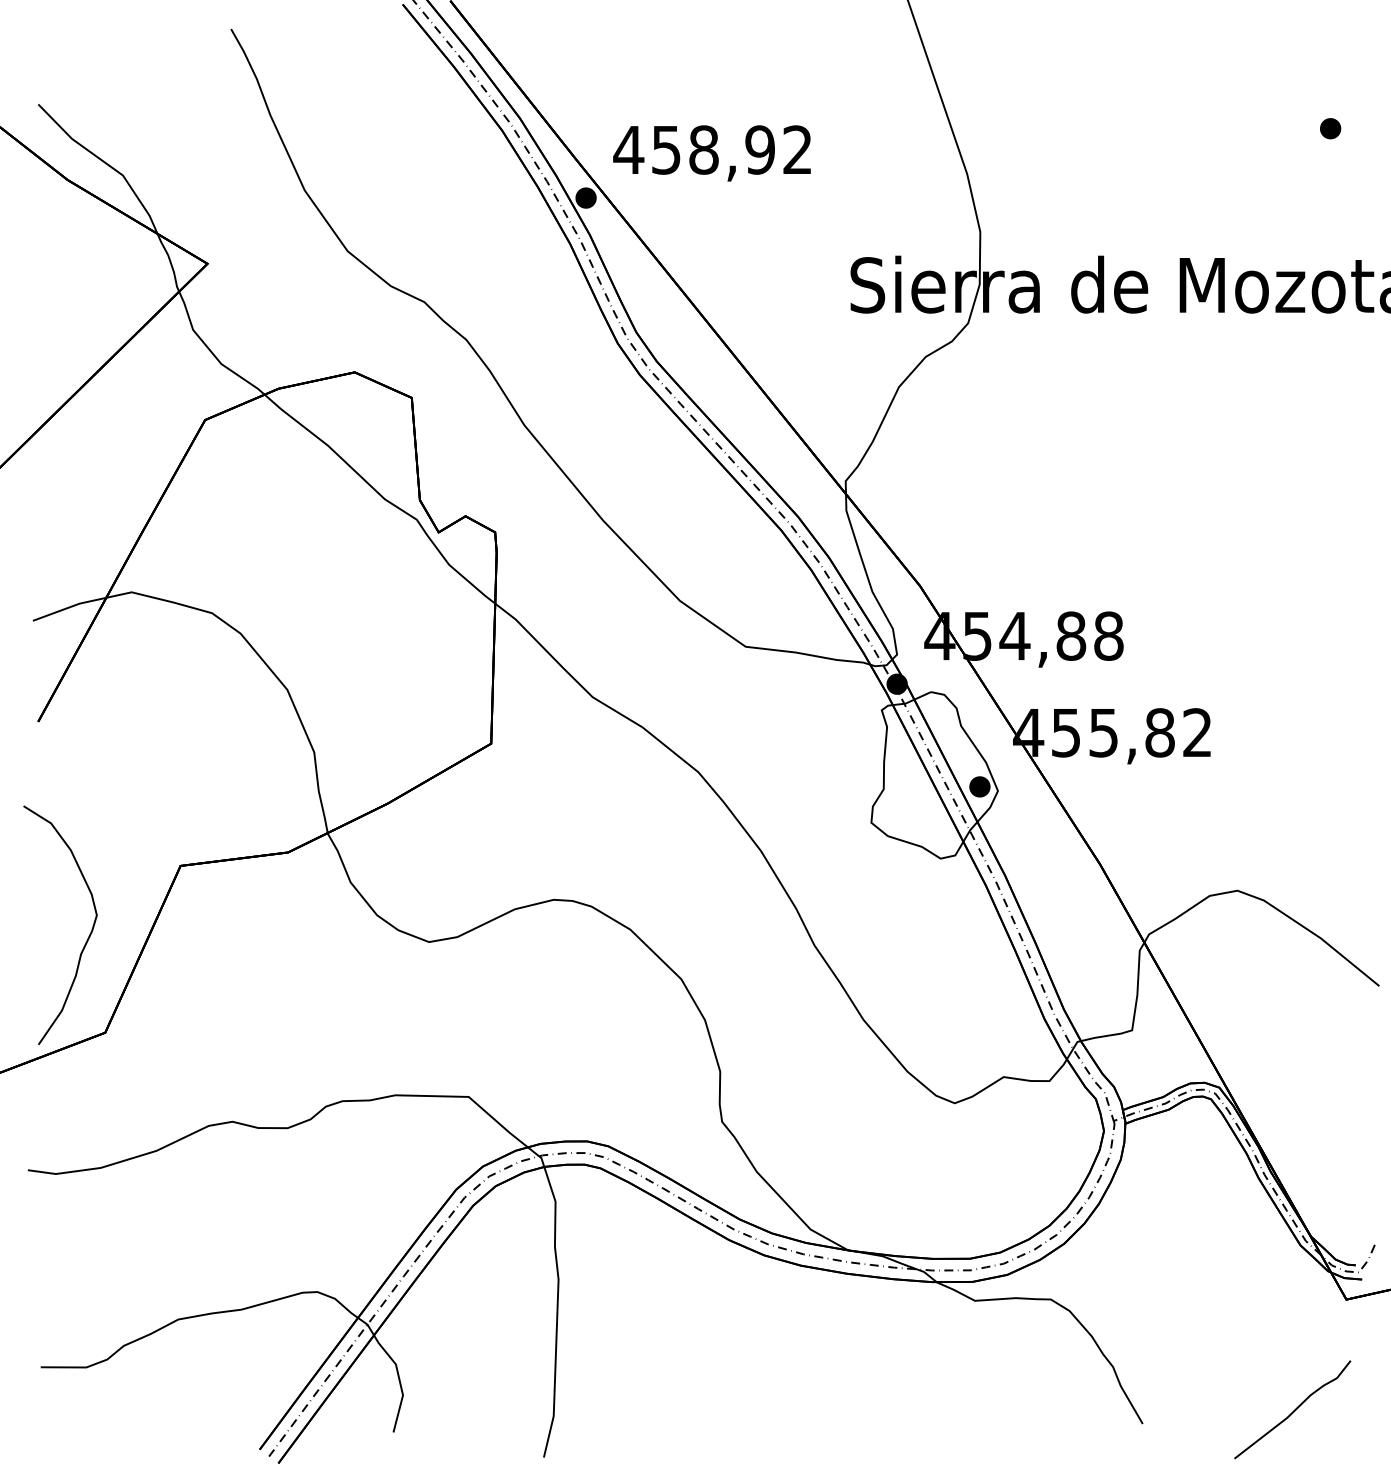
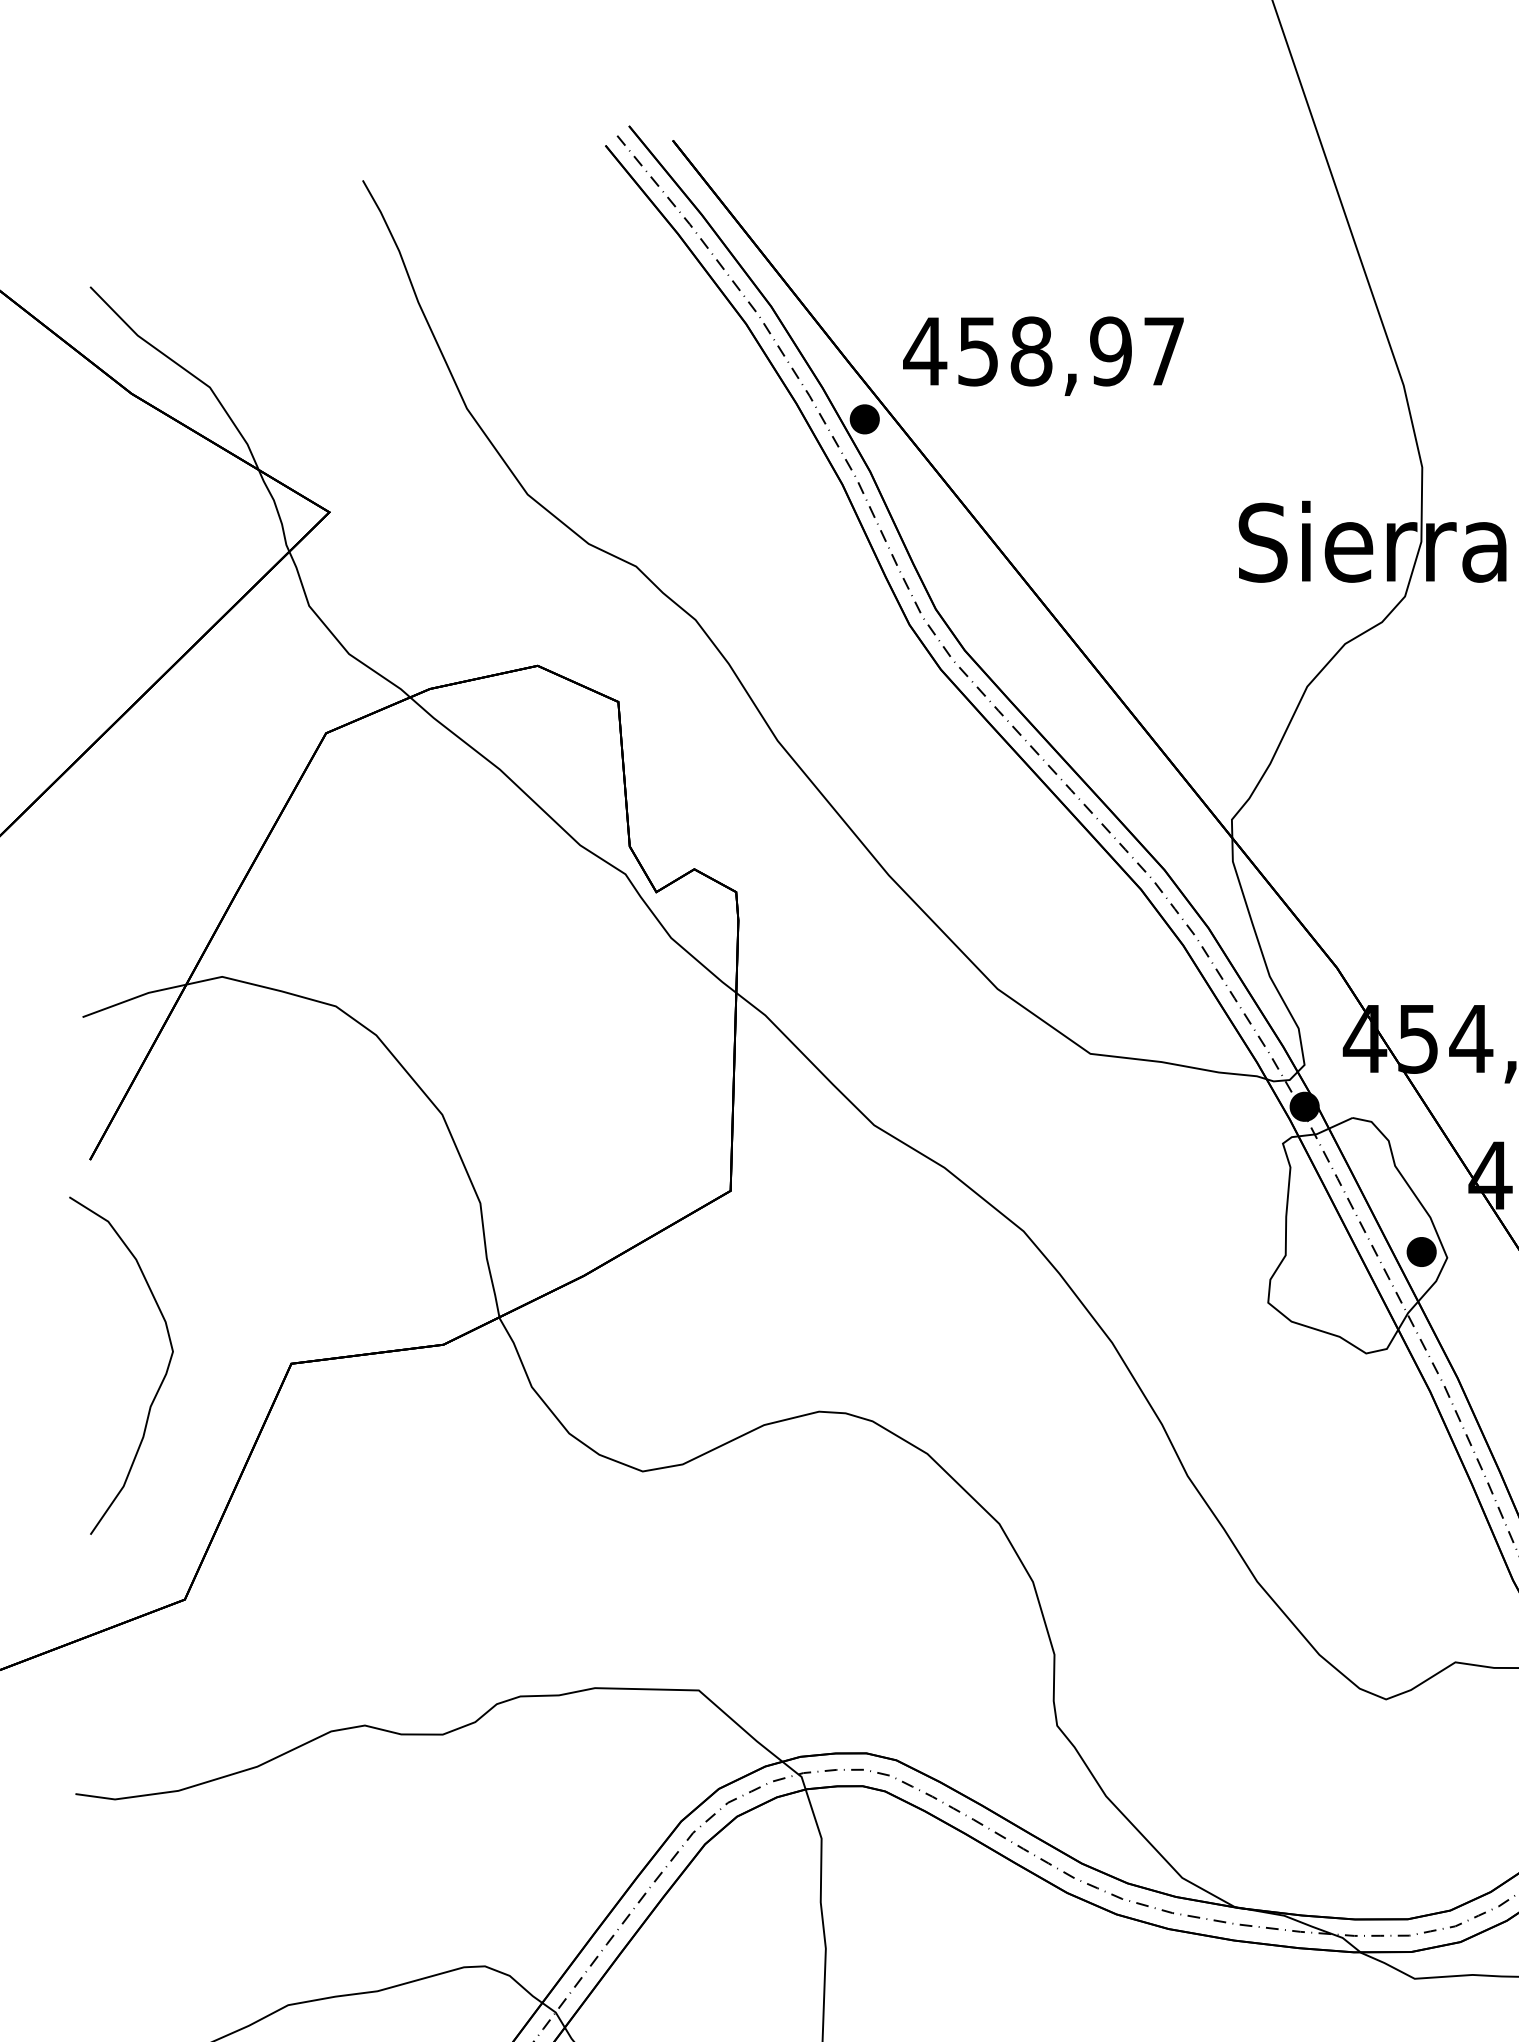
text: (797, 149) -> (1163, 350), 458,92 -> 458,97
curve: (87, 938) -> (159, 1384), moved

